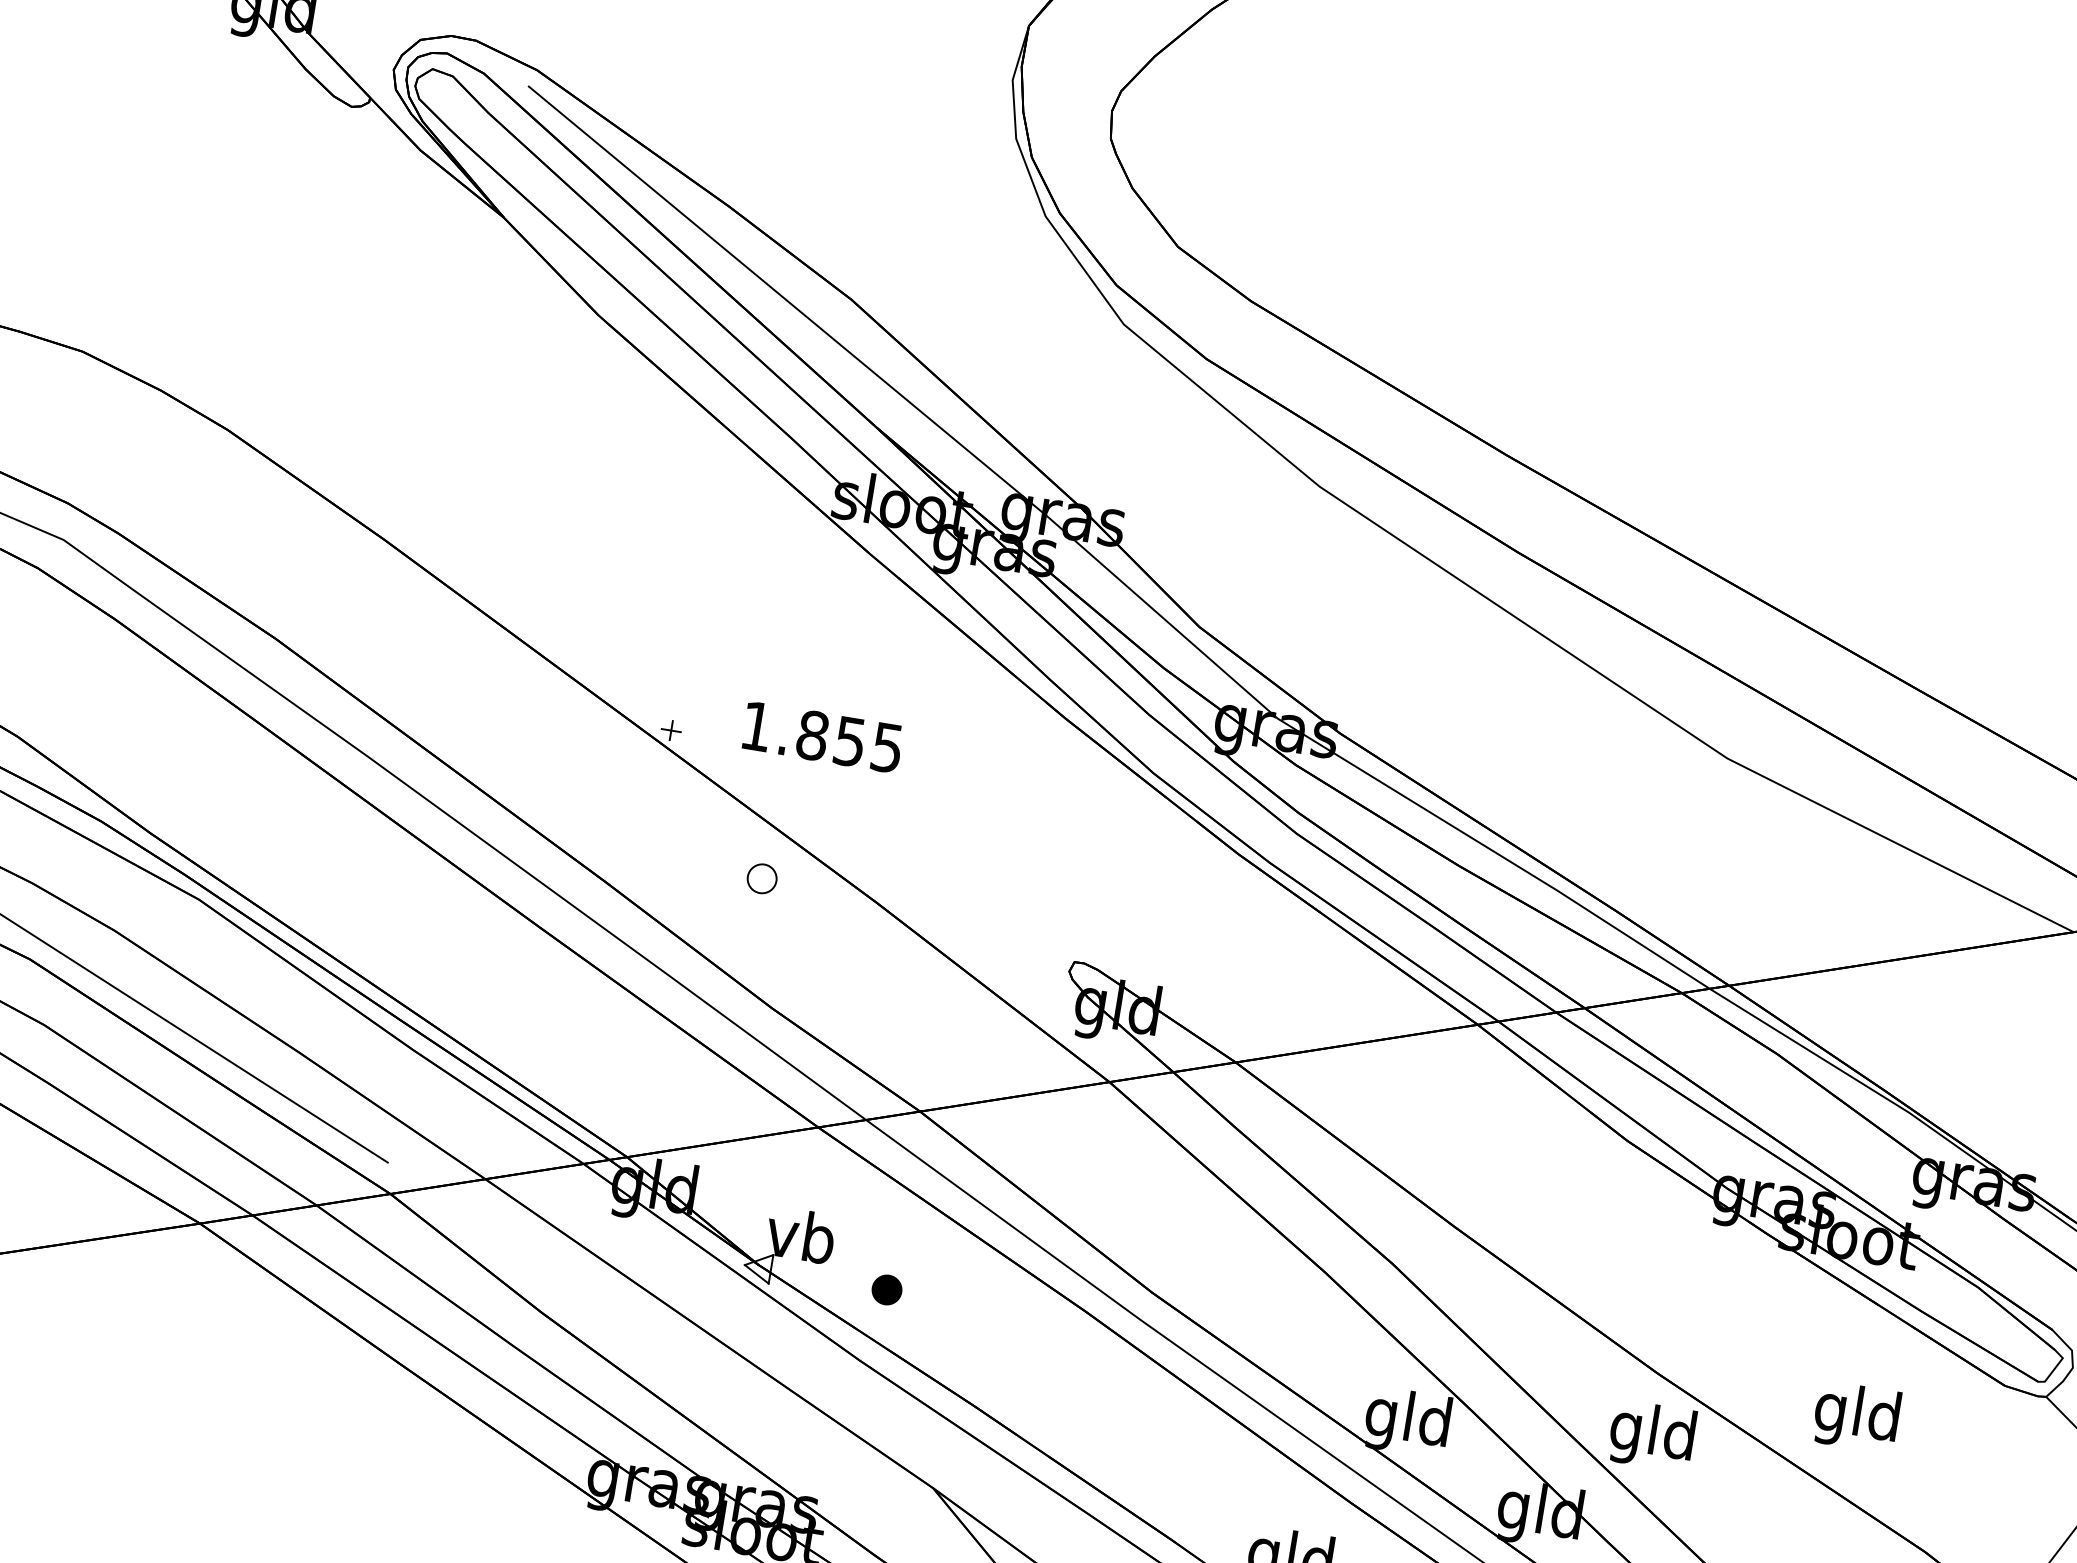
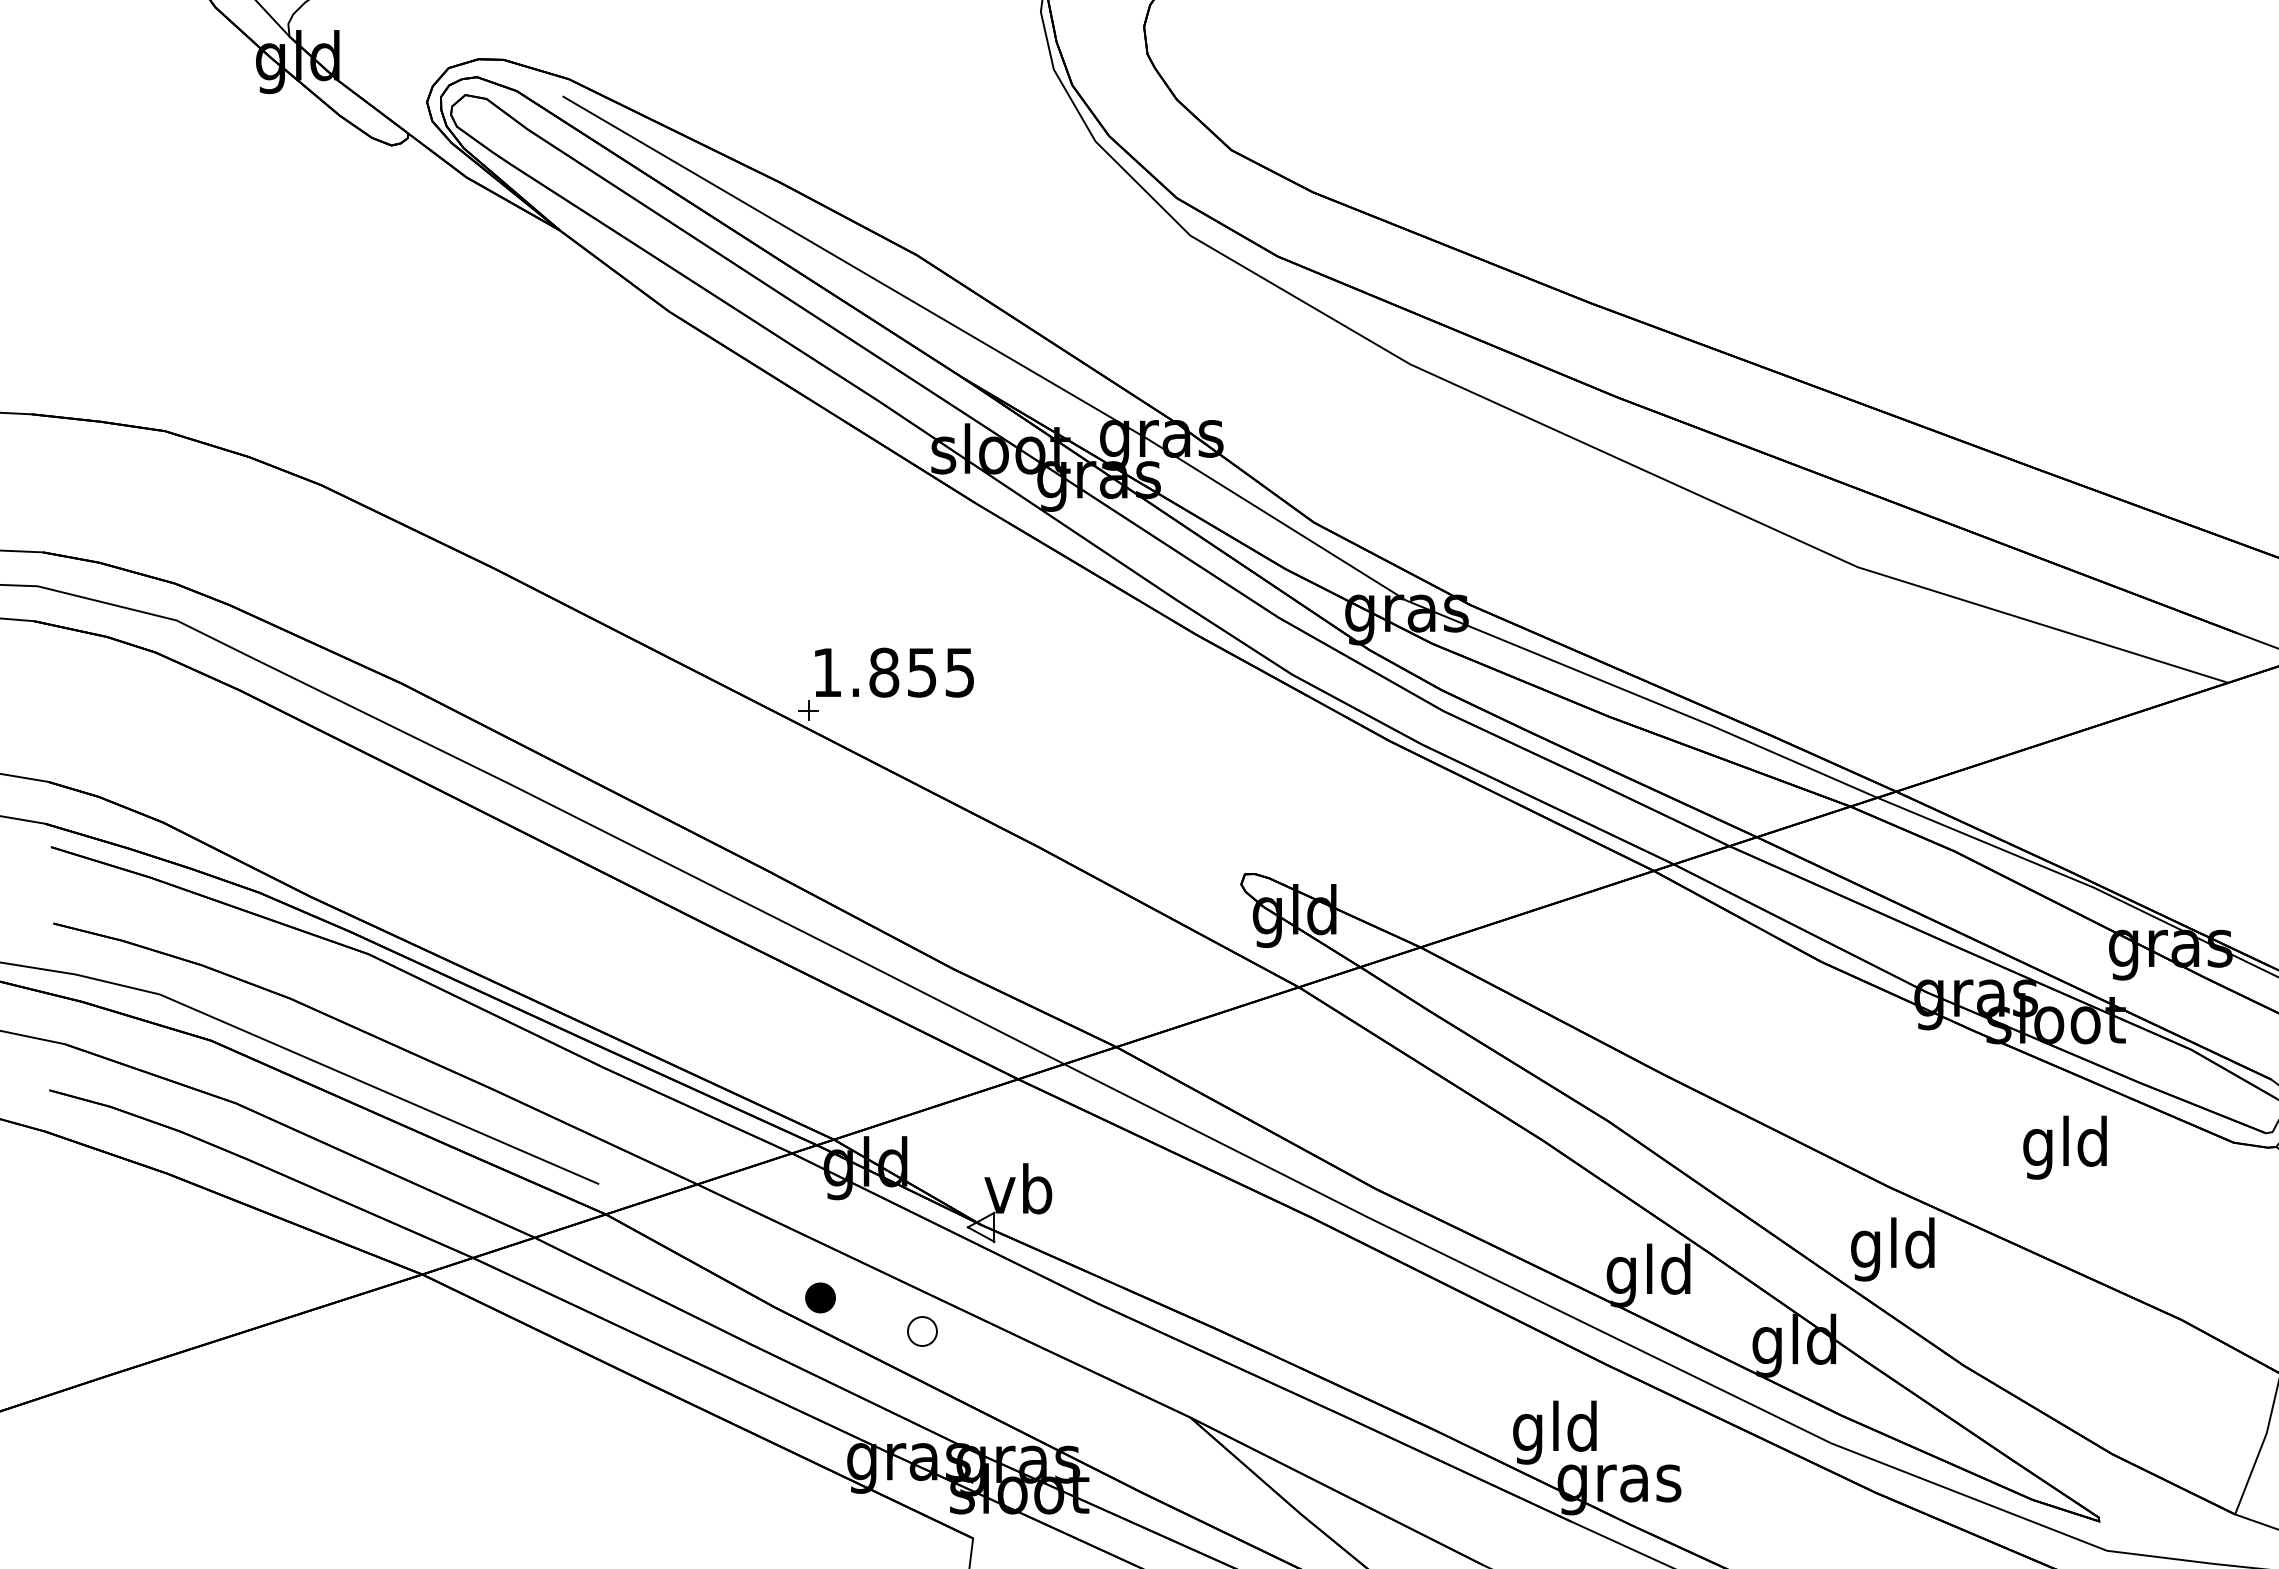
text: (822, 737) -> (894, 672), moved
part: (762, 878) -> (922, 1331), moved
part: (887, 1289) -> (820, 1297), moved
text: (1856, 1416) -> (2064, 1147), moved

